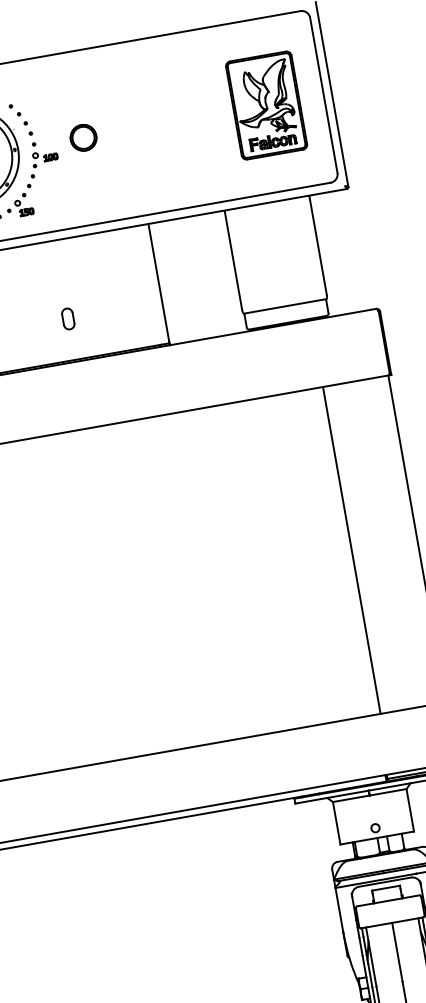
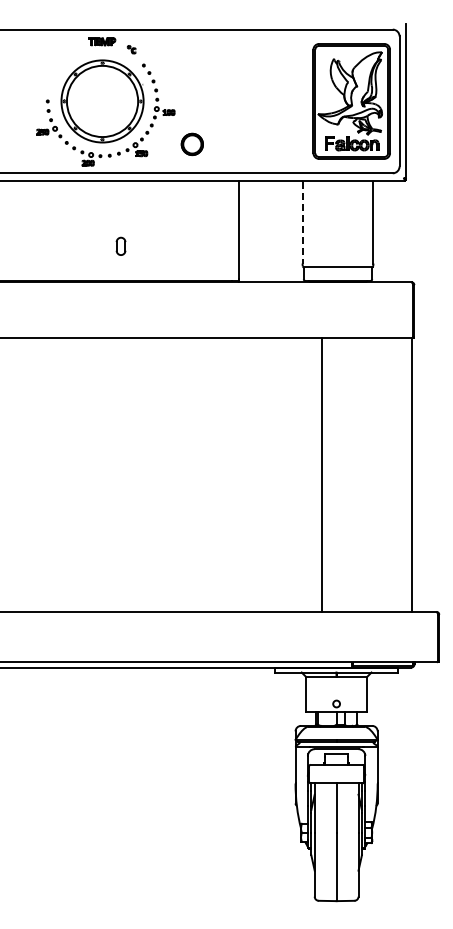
part: (266, 105) -> (351, 101), size x1.4
part: (82, 138) -> (191, 144), moved
line: (233, 260) -> (302, 222), solid -> dashed
part: (67, 318) -> (120, 245), moved
line: (352, 549) -> (322, 474), moved

